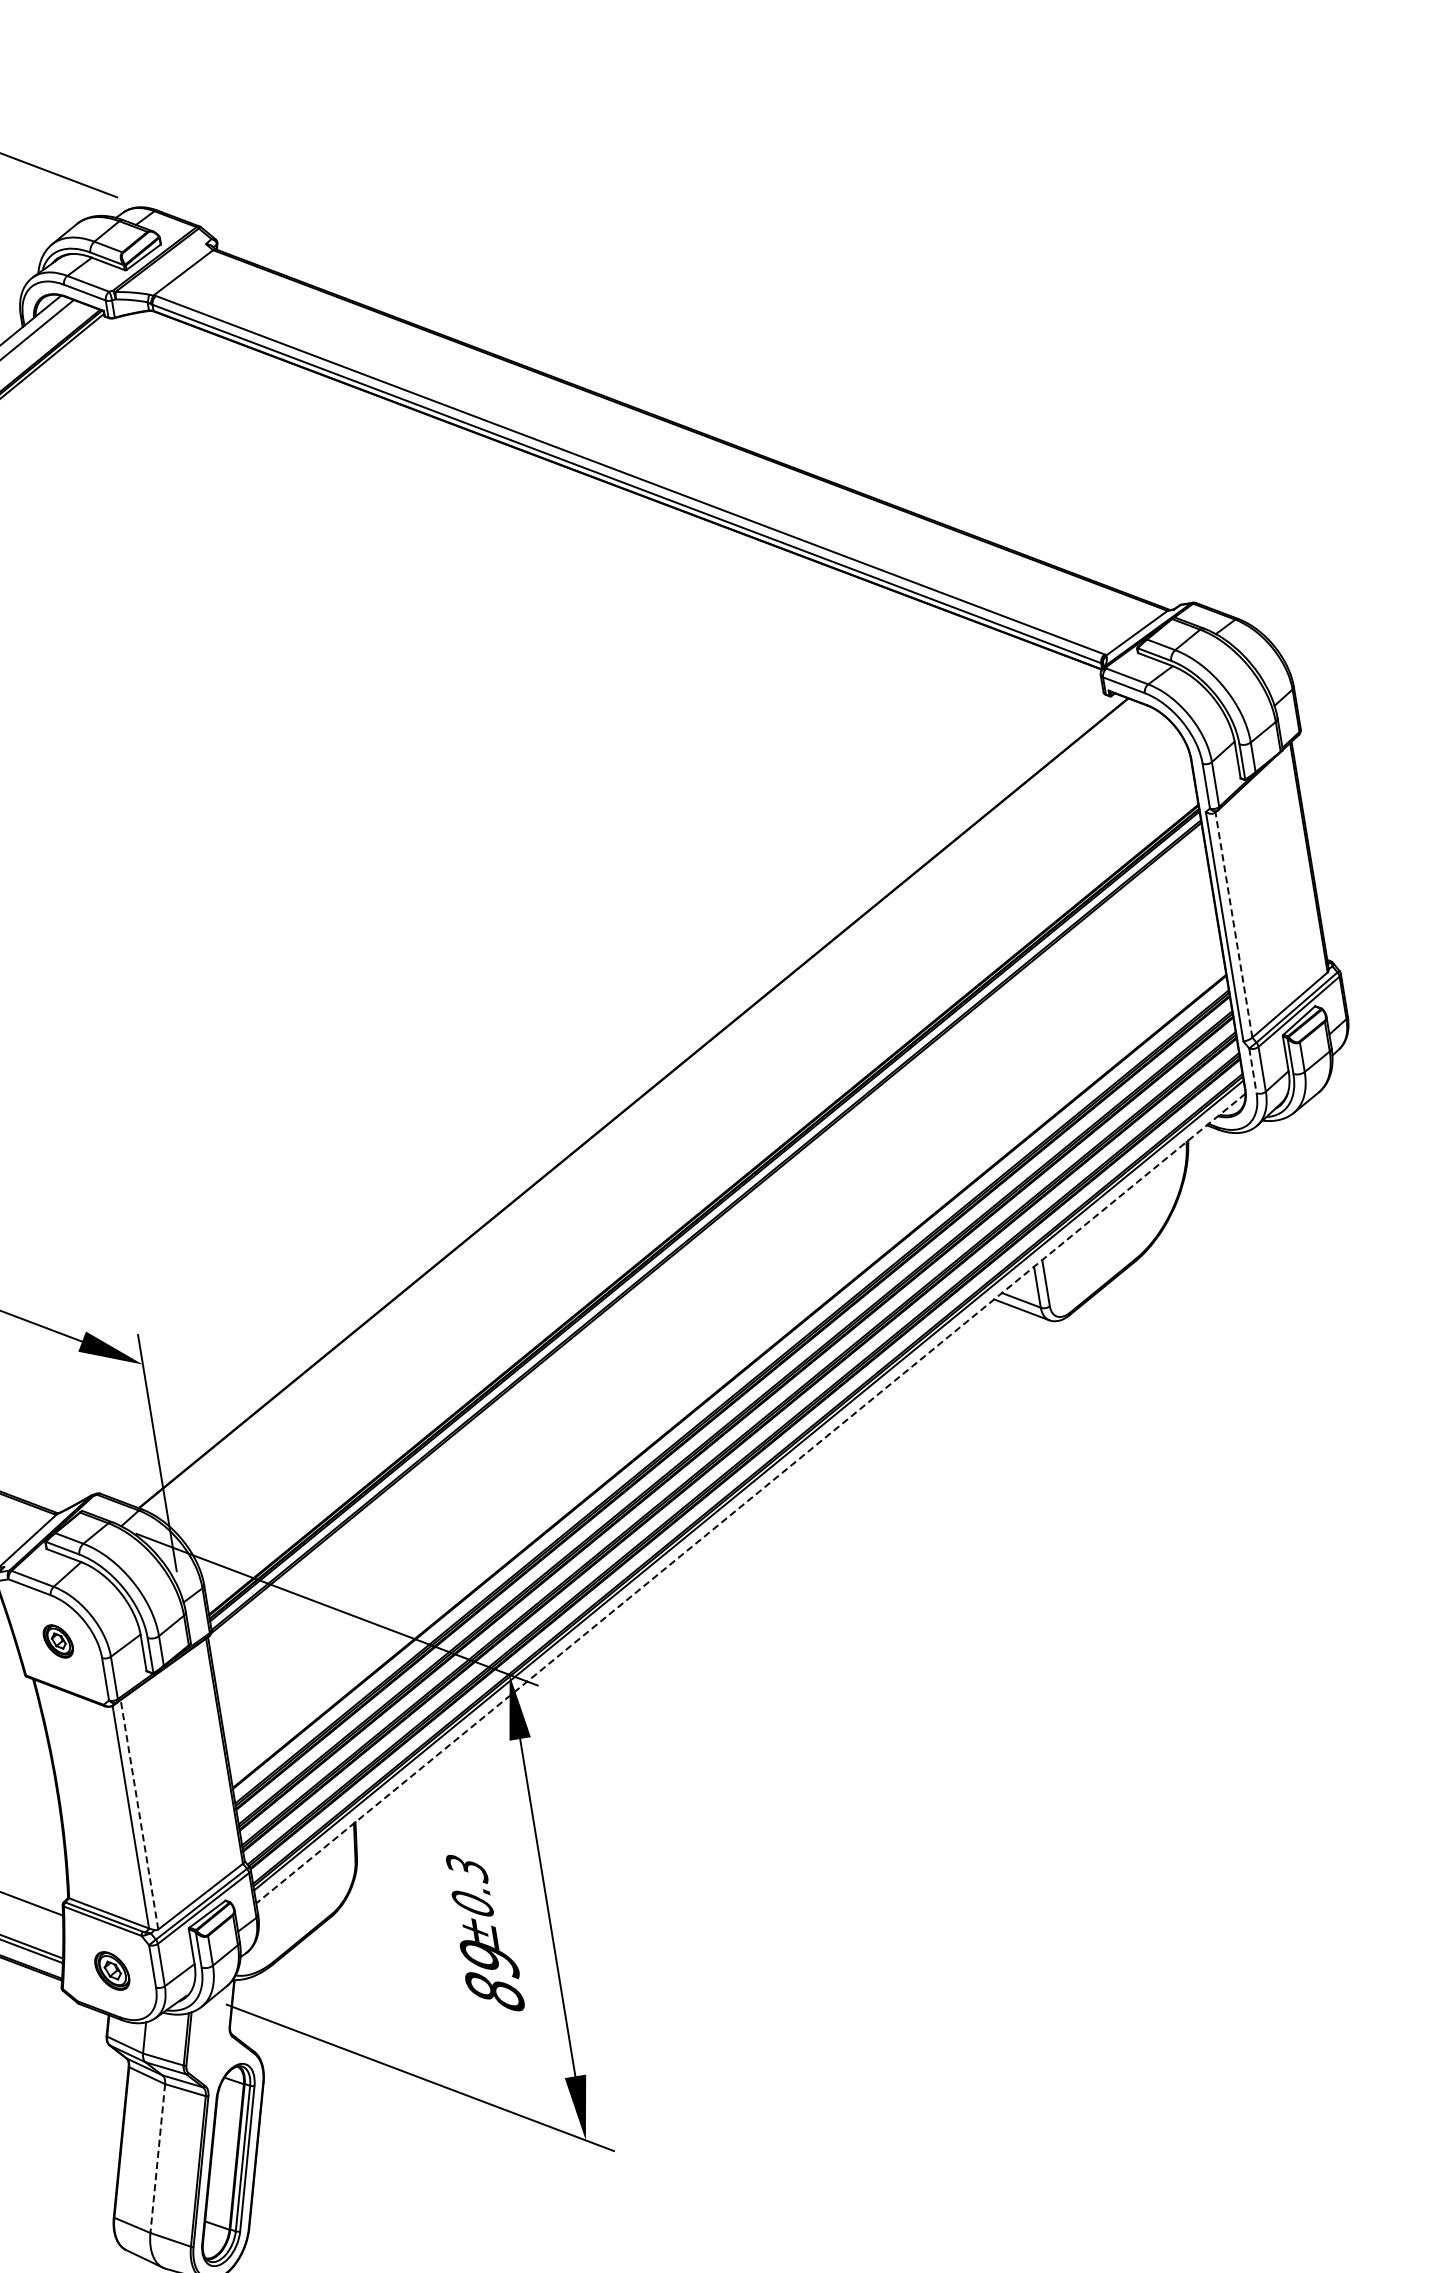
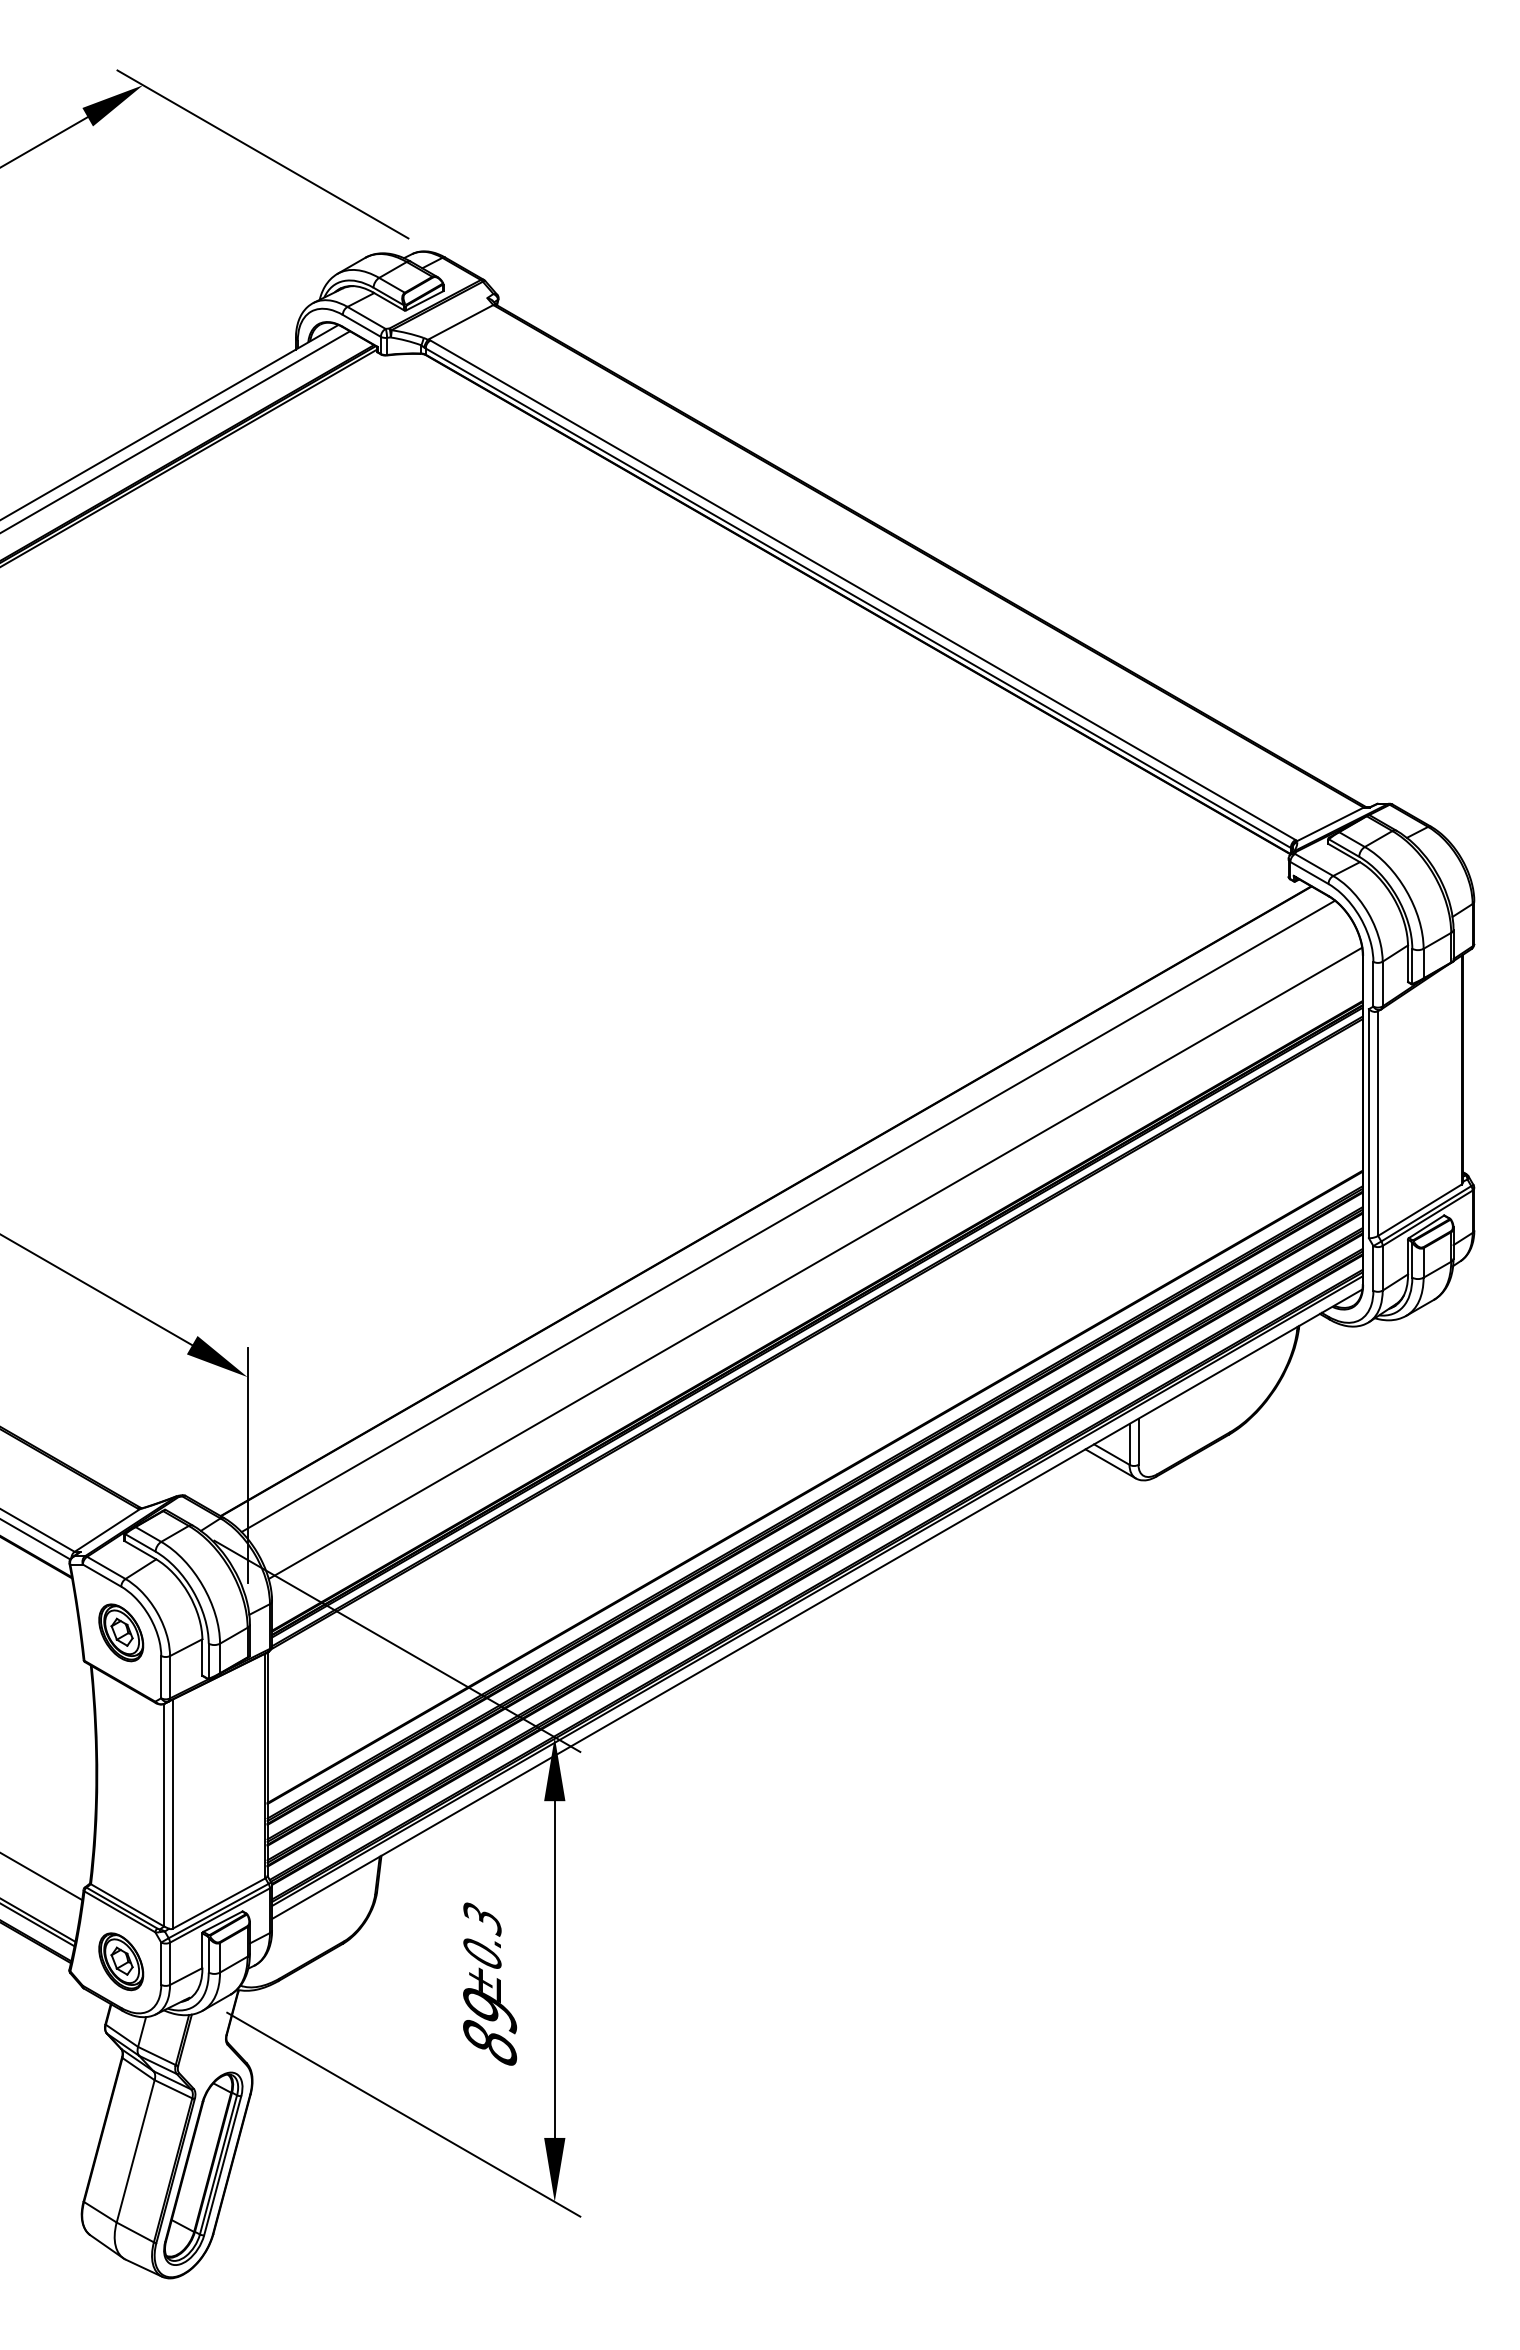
line: (1234, 924) -> (1378, 1123), dashed -> solid
line: (1253, 1071) -> (1373, 1268), dashed -> solid
line: (658, 1114) -> (788, 1216), added
line: (693, 1157) -> (815, 1263), added
line: (751, 1498) -> (817, 1604), dashed -> solid
part: (58, 1641) -> (121, 1632), size x1.67
line: (139, 1815) -> (172, 1814), dashed -> solid
part: (112, 1970) -> (121, 1961), size x1.43
line: (157, 2158) -> (135, 2151), dashed -> solid

